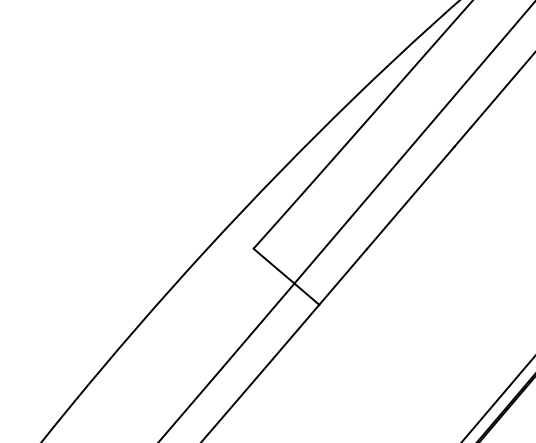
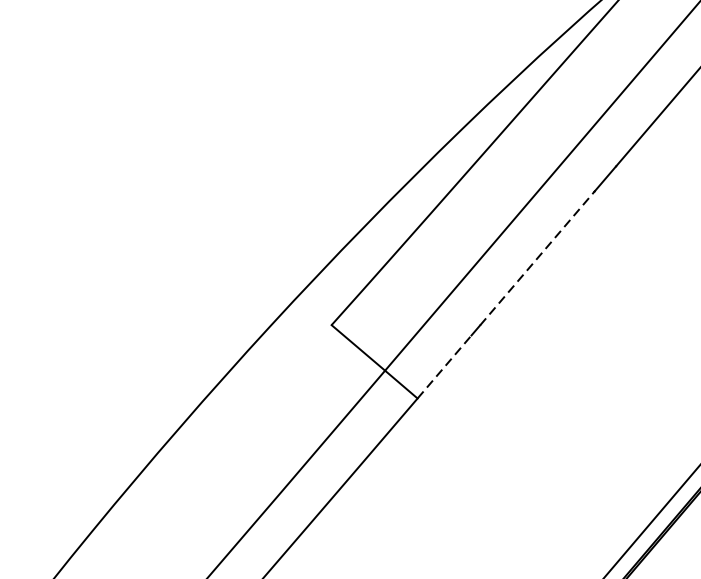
line: (411, 197) -> (538, 258), solid -> dashed
line: (339, 280) -> (444, 366), solid -> dashed

